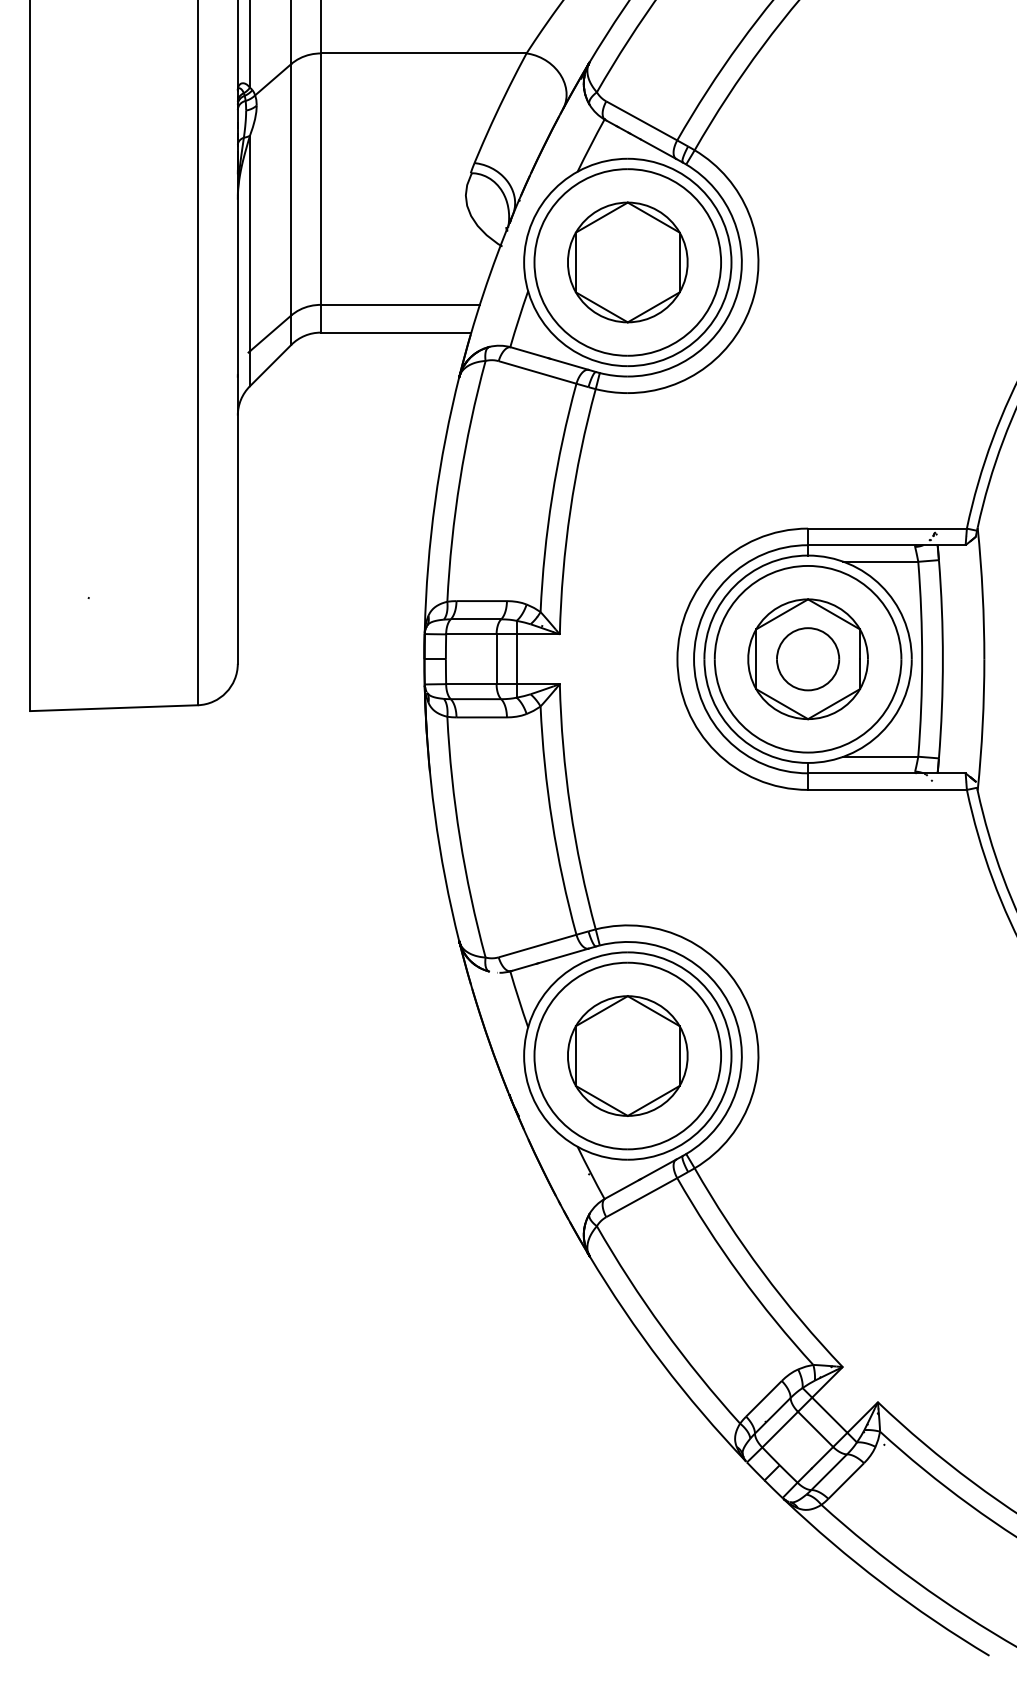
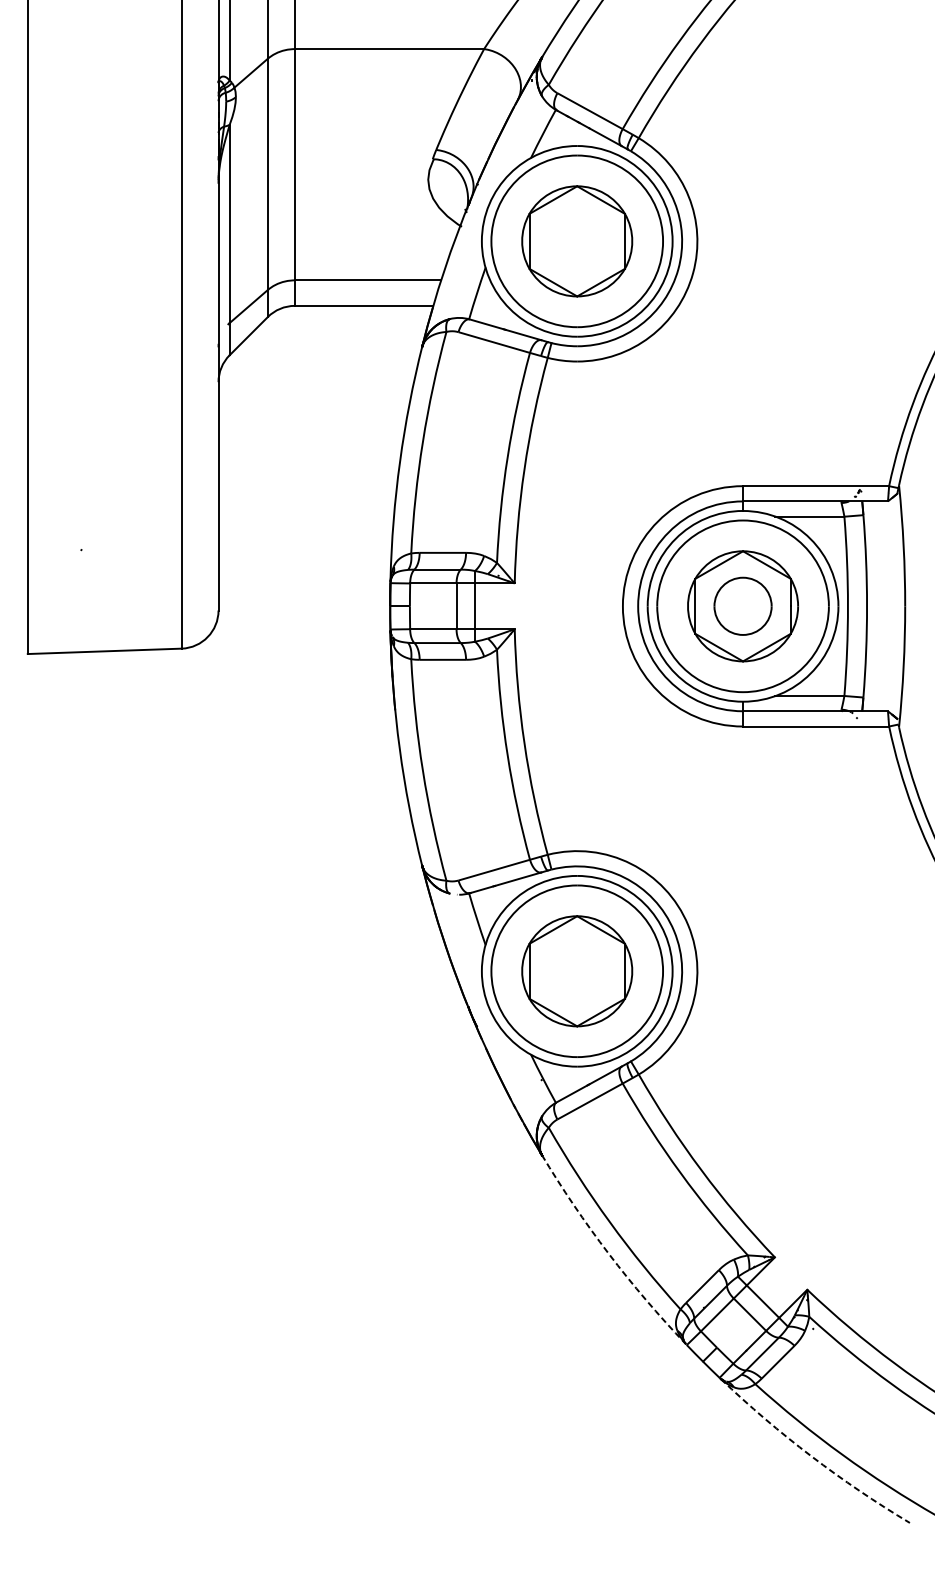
arc: (662, 1363) -> (609, 1254), solid -> dashed
arc: (882, 1583) -> (811, 1456), solid -> dashed

